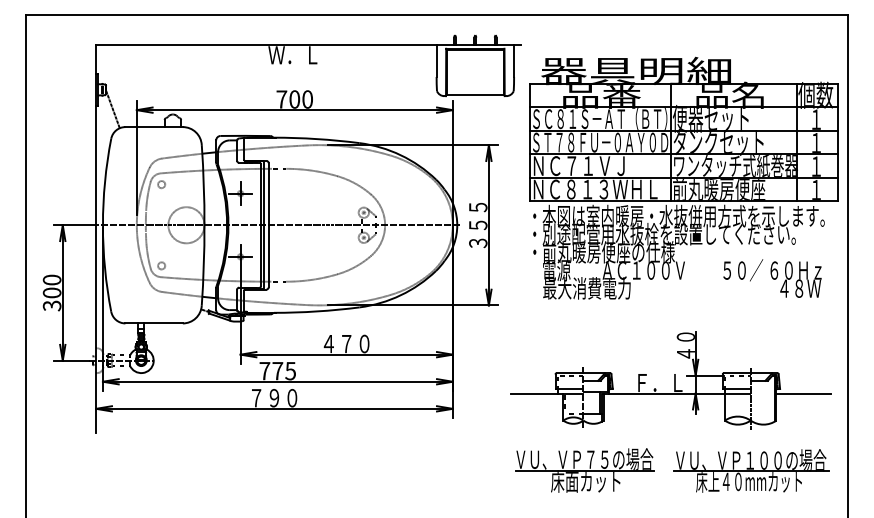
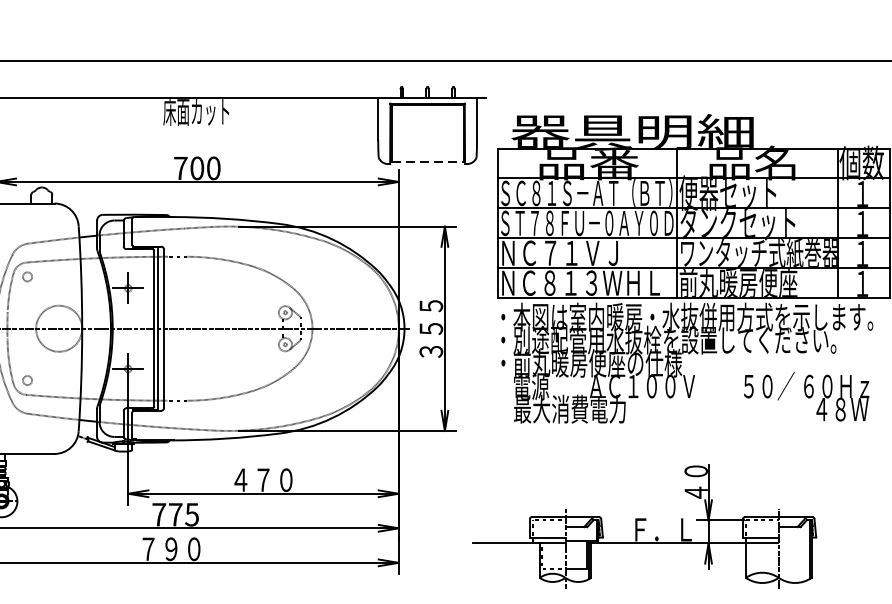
text: (293, 54) -> (195, 110), Ｗ．Ｌ -> 床面カット
line: (475, 94) -> (427, 161), solid -> dashed
line: (804, 393) -> (847, 543), removed

